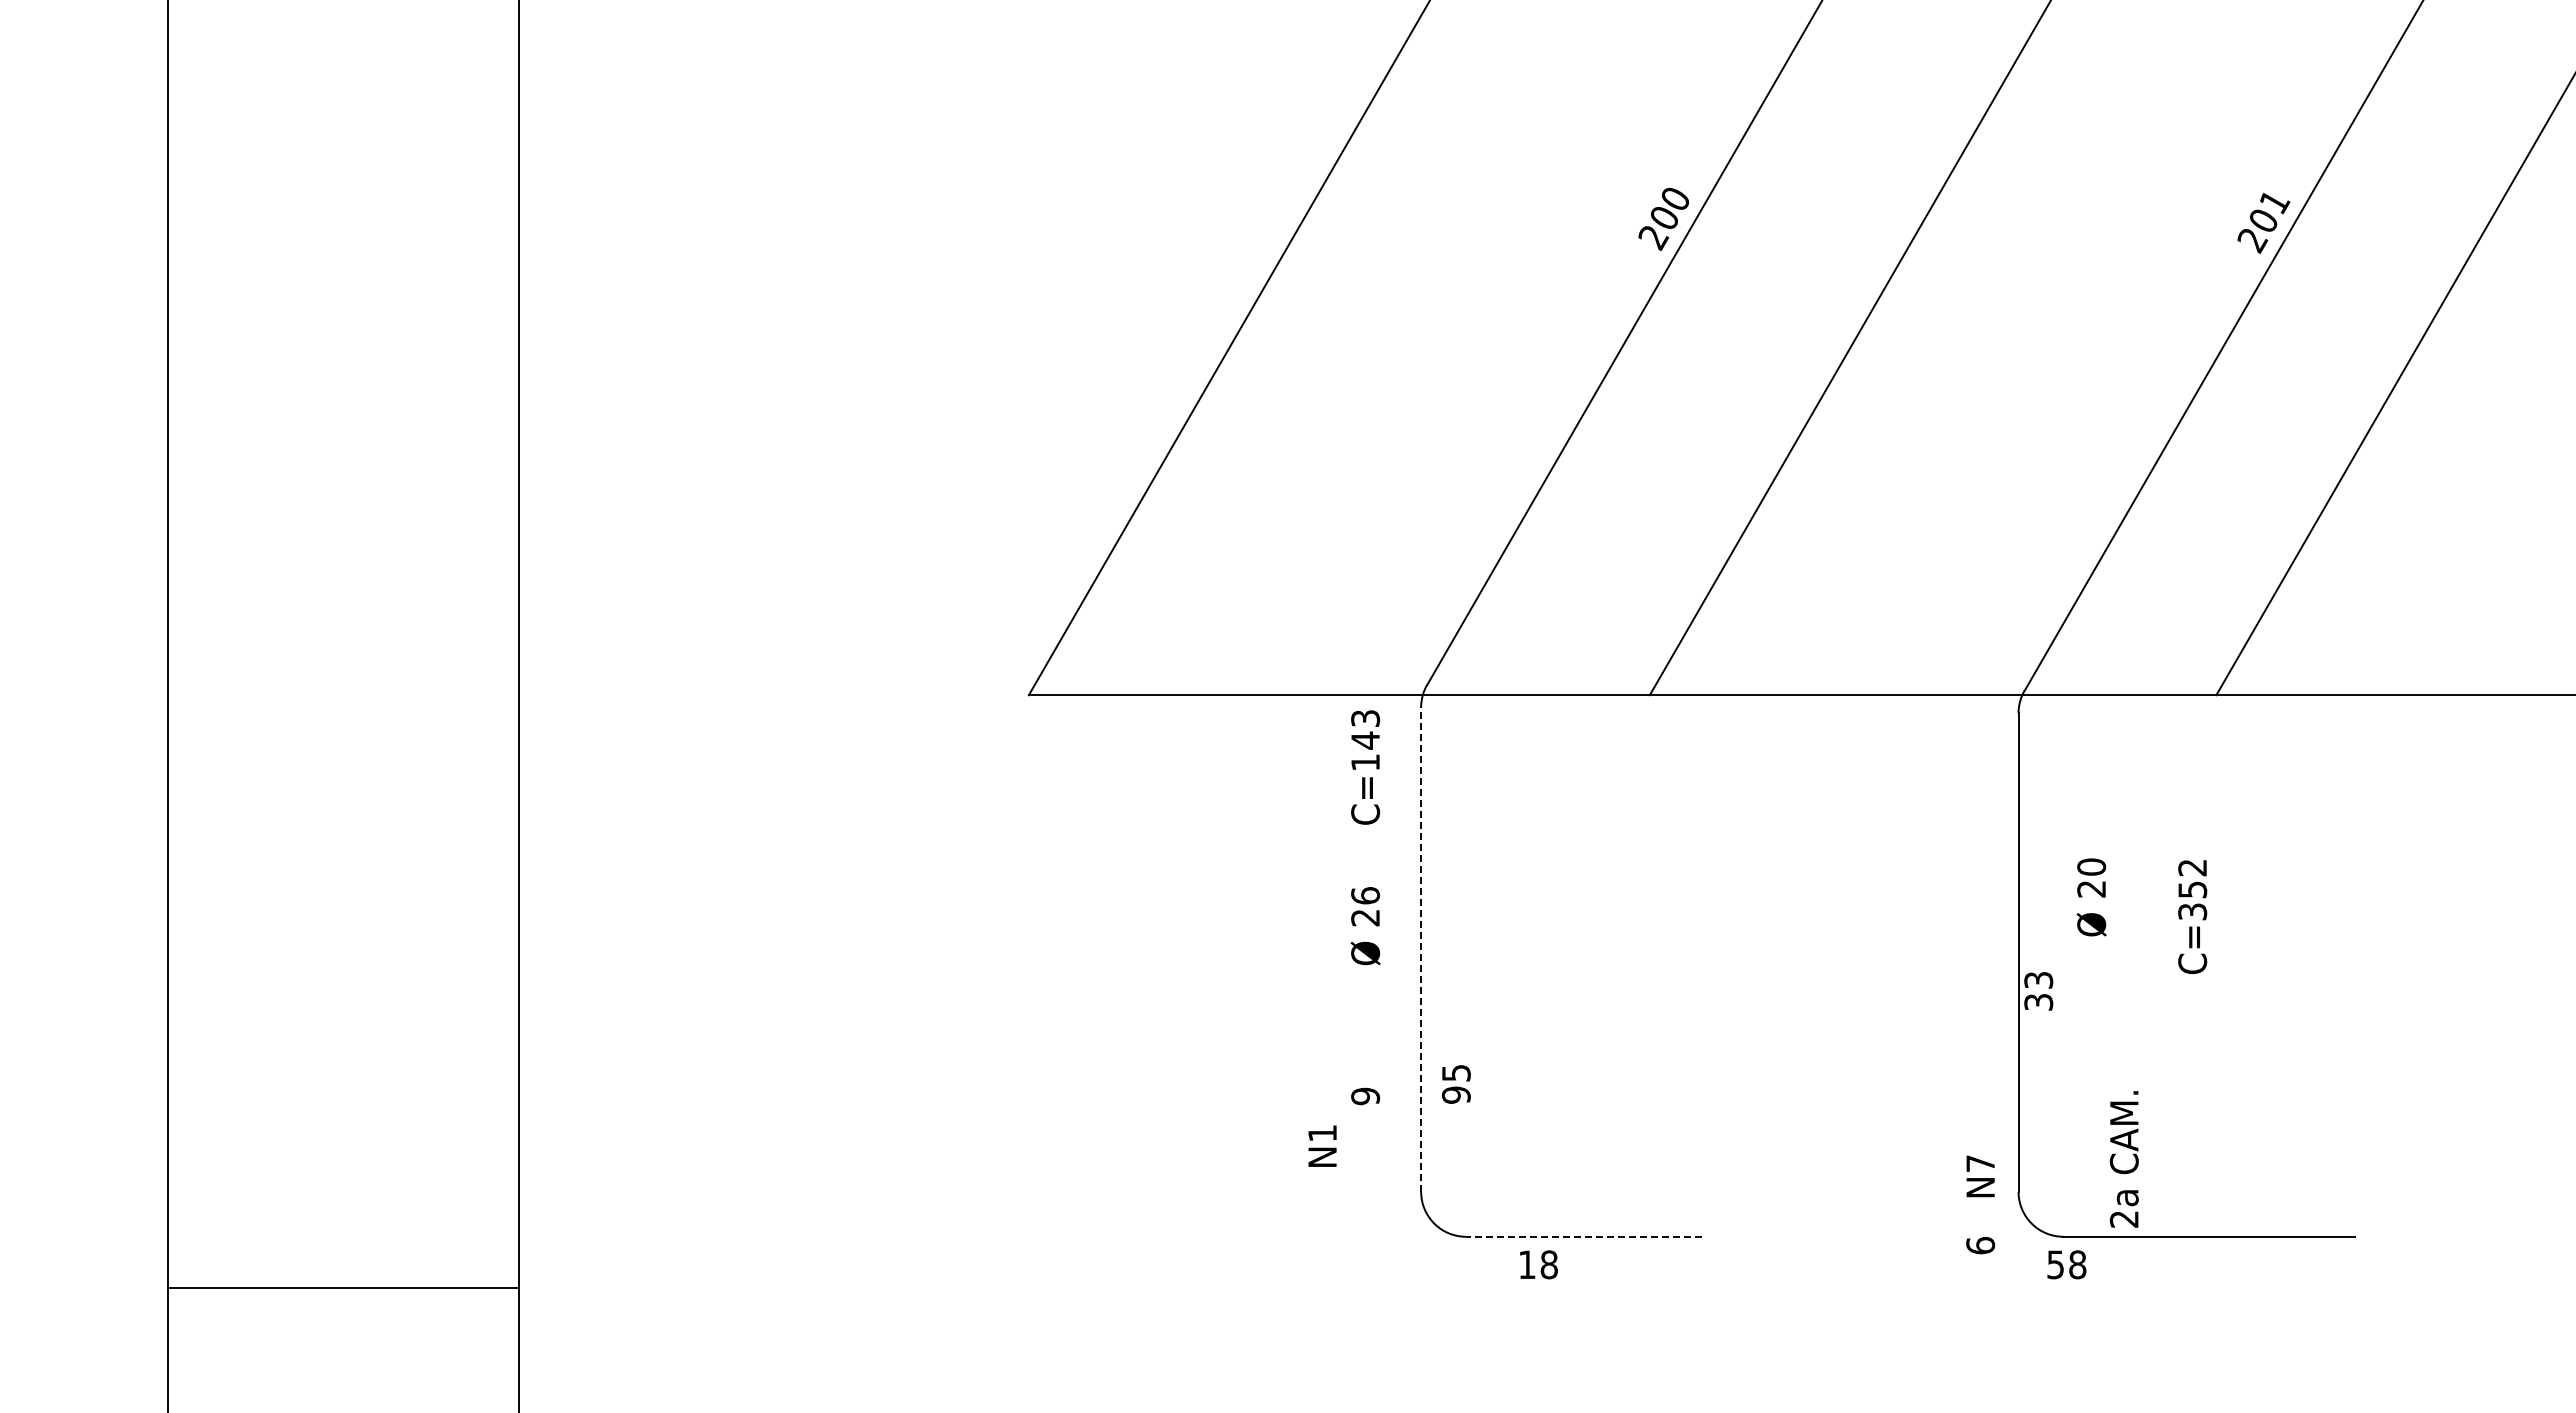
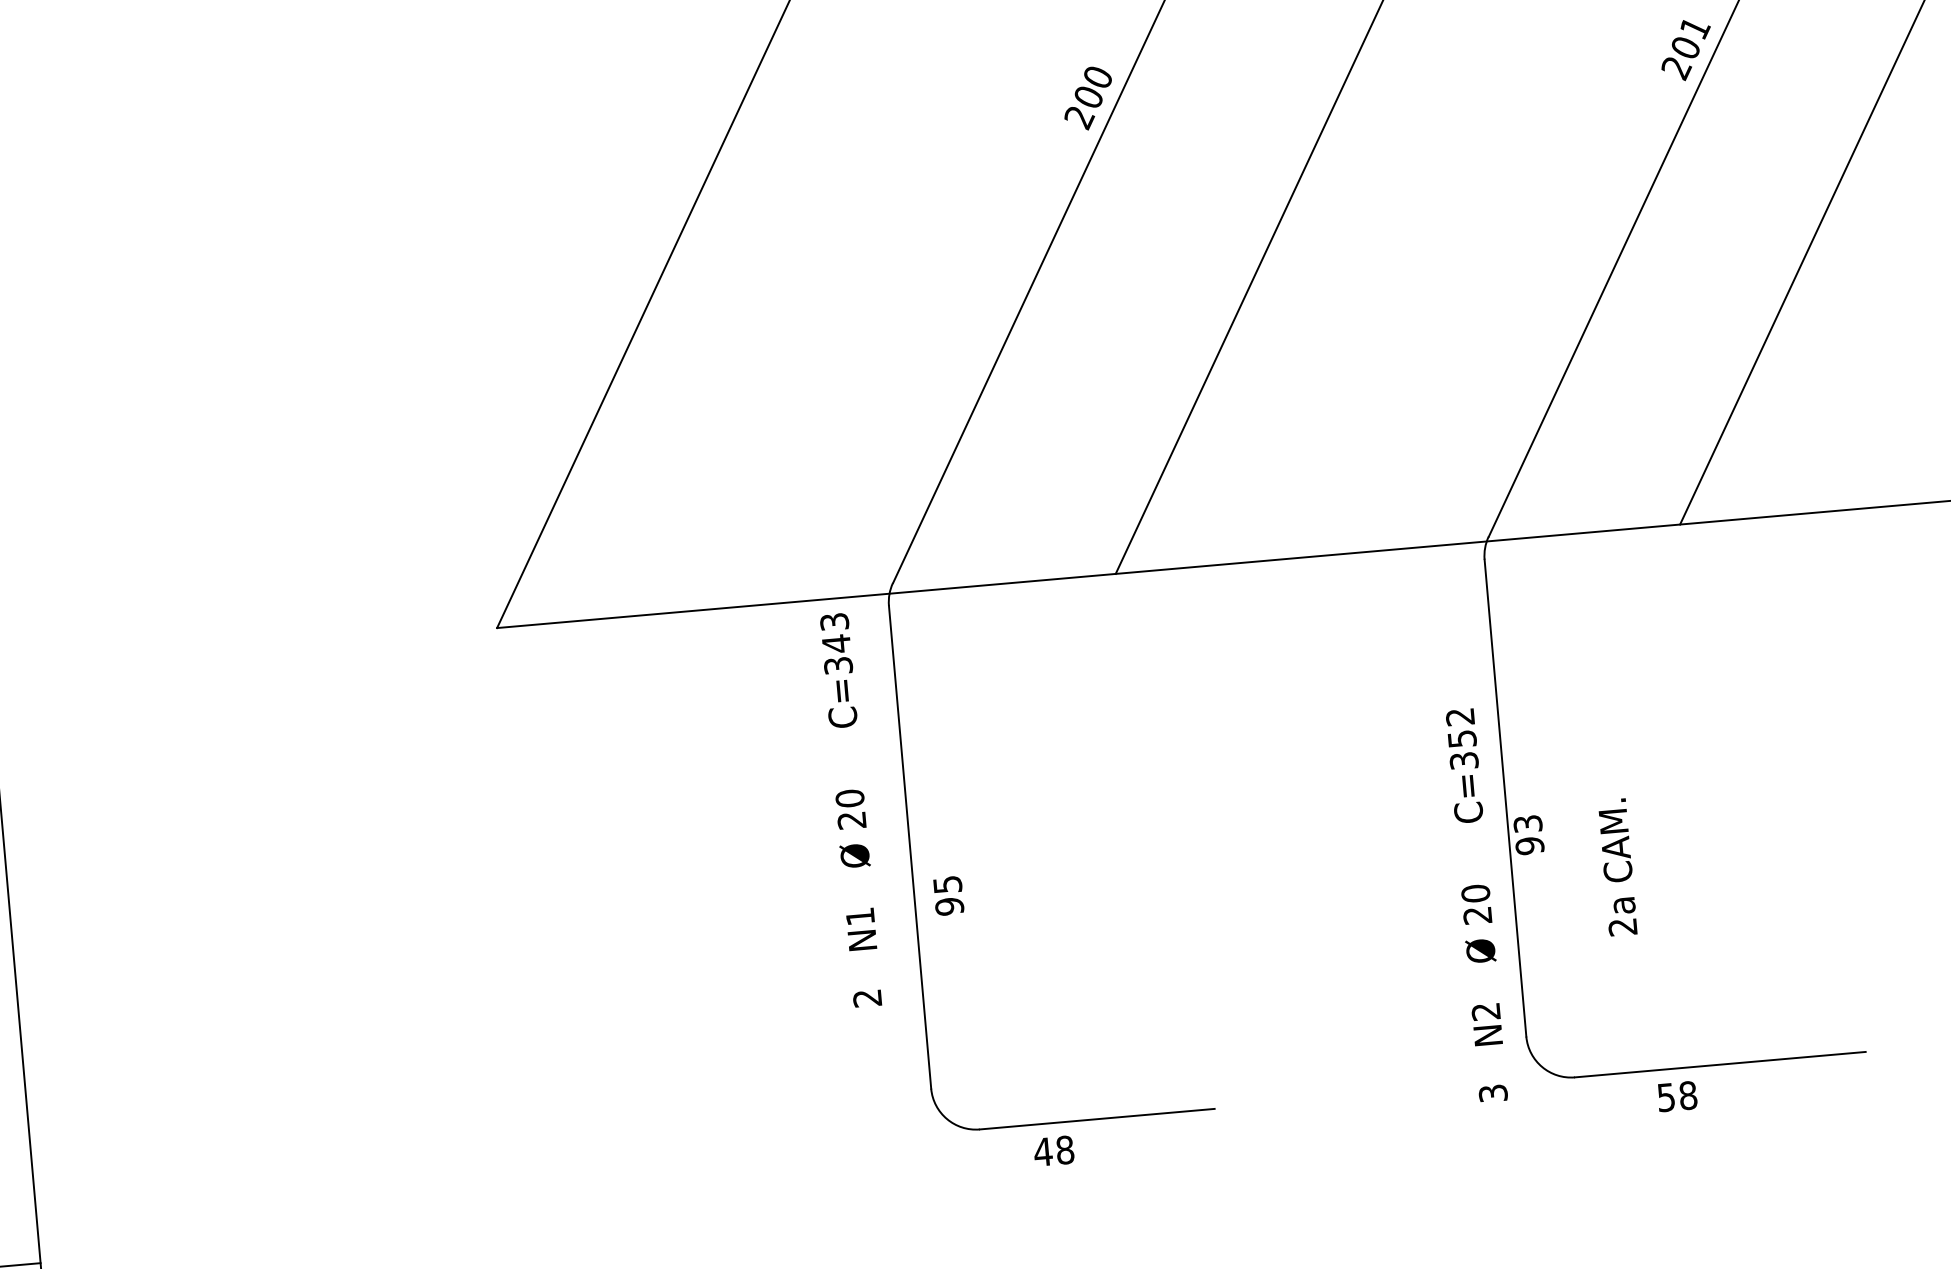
text: (1365, 762) -> (838, 665), C=143 -> C=343
text: (1365, 895) -> (849, 798), 26 -> 20
text: (2091, 897) -> (1478, 923), moved
text: (2192, 917) -> (1464, 766), moved
line: (1421, 949) -> (910, 847), dashed -> solid
text: (2038, 1002) -> (1529, 846), 33 -> 93
text: (1455, 1084) -> (947, 896), moved
text: (1365, 1096) -> (867, 998), 9 -> 2
text: (1322, 1145) -> (861, 928), moved
text: (2123, 1159) -> (1616, 867), moved
text: (1980, 1163) -> (1485, 1011), N7 -> N2
line: (1583, 1236) -> (1096, 1118), dashed -> solid
text: (1980, 1245) -> (1493, 1093), 6 -> 3
text: (1527, 1264) -> (1043, 1151), 18 -> 48
text: (2066, 1264) -> (1677, 1096), moved

